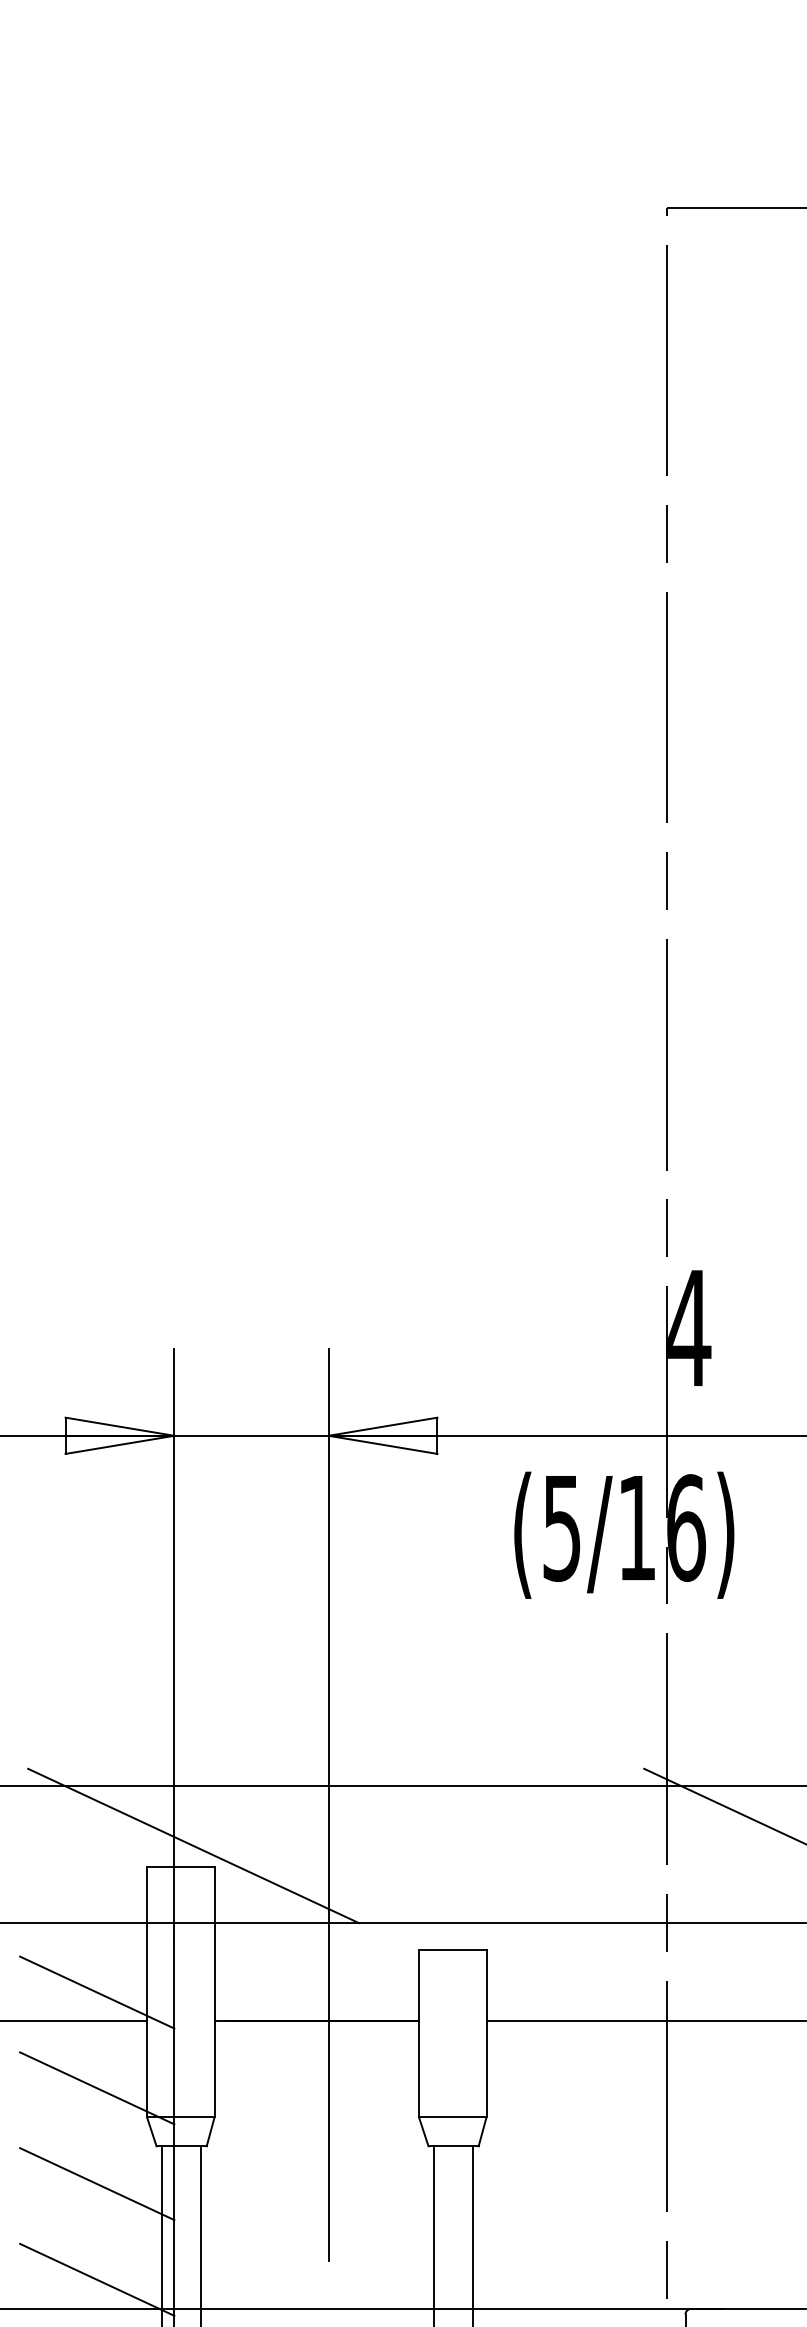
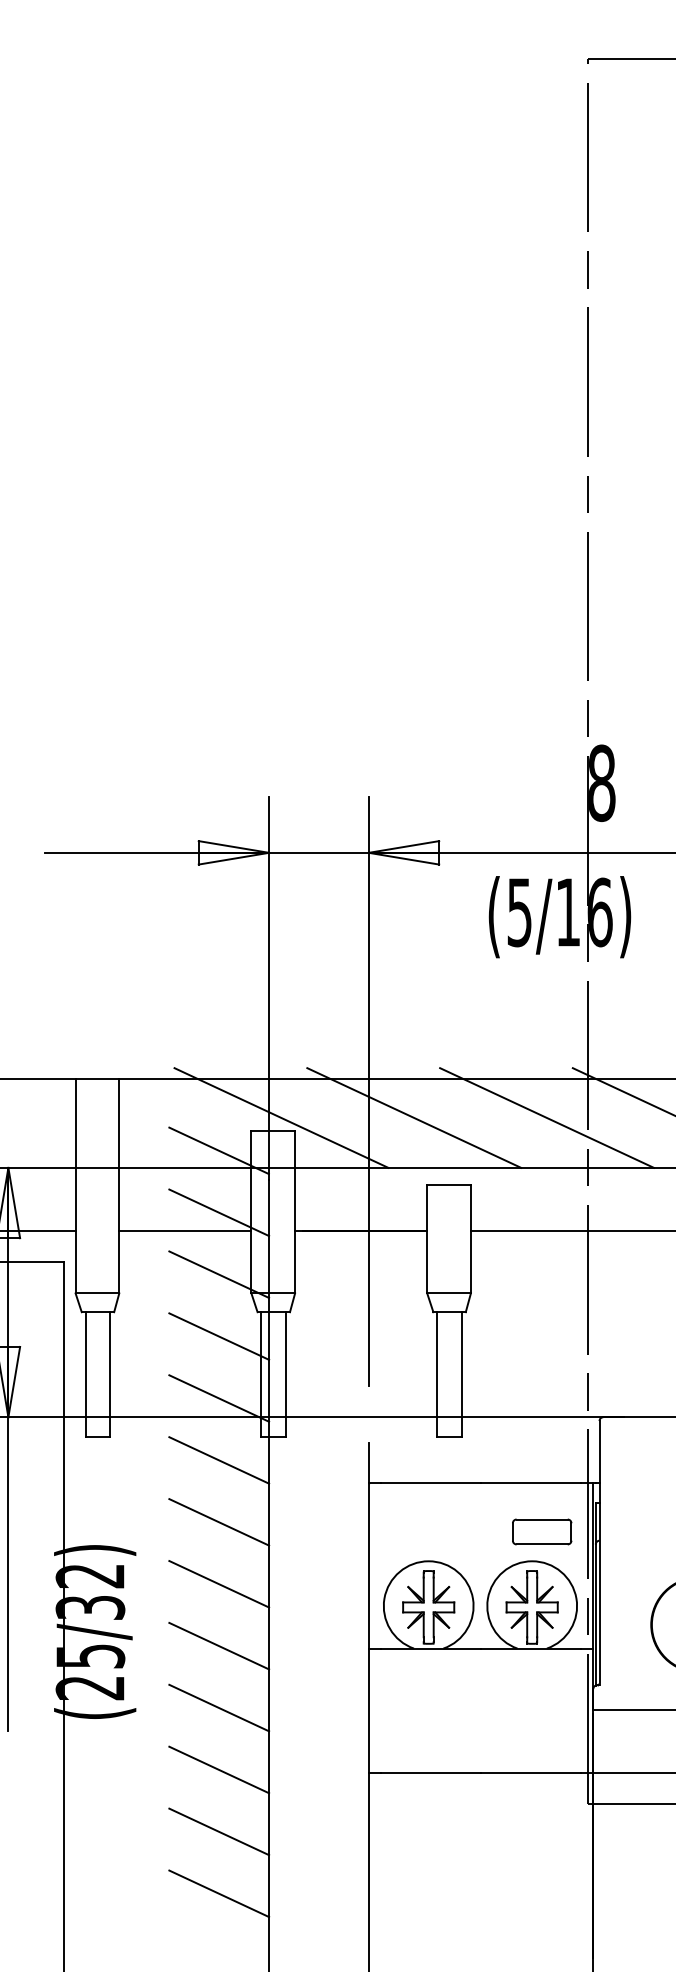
text: (690, 1328) -> (602, 783), 4 -> 8
line: (399, 1845) -> (414, 1117), added
line: (605, 1845) -> (547, 1117), added
line: (96, 1896) -> (218, 1150), added

